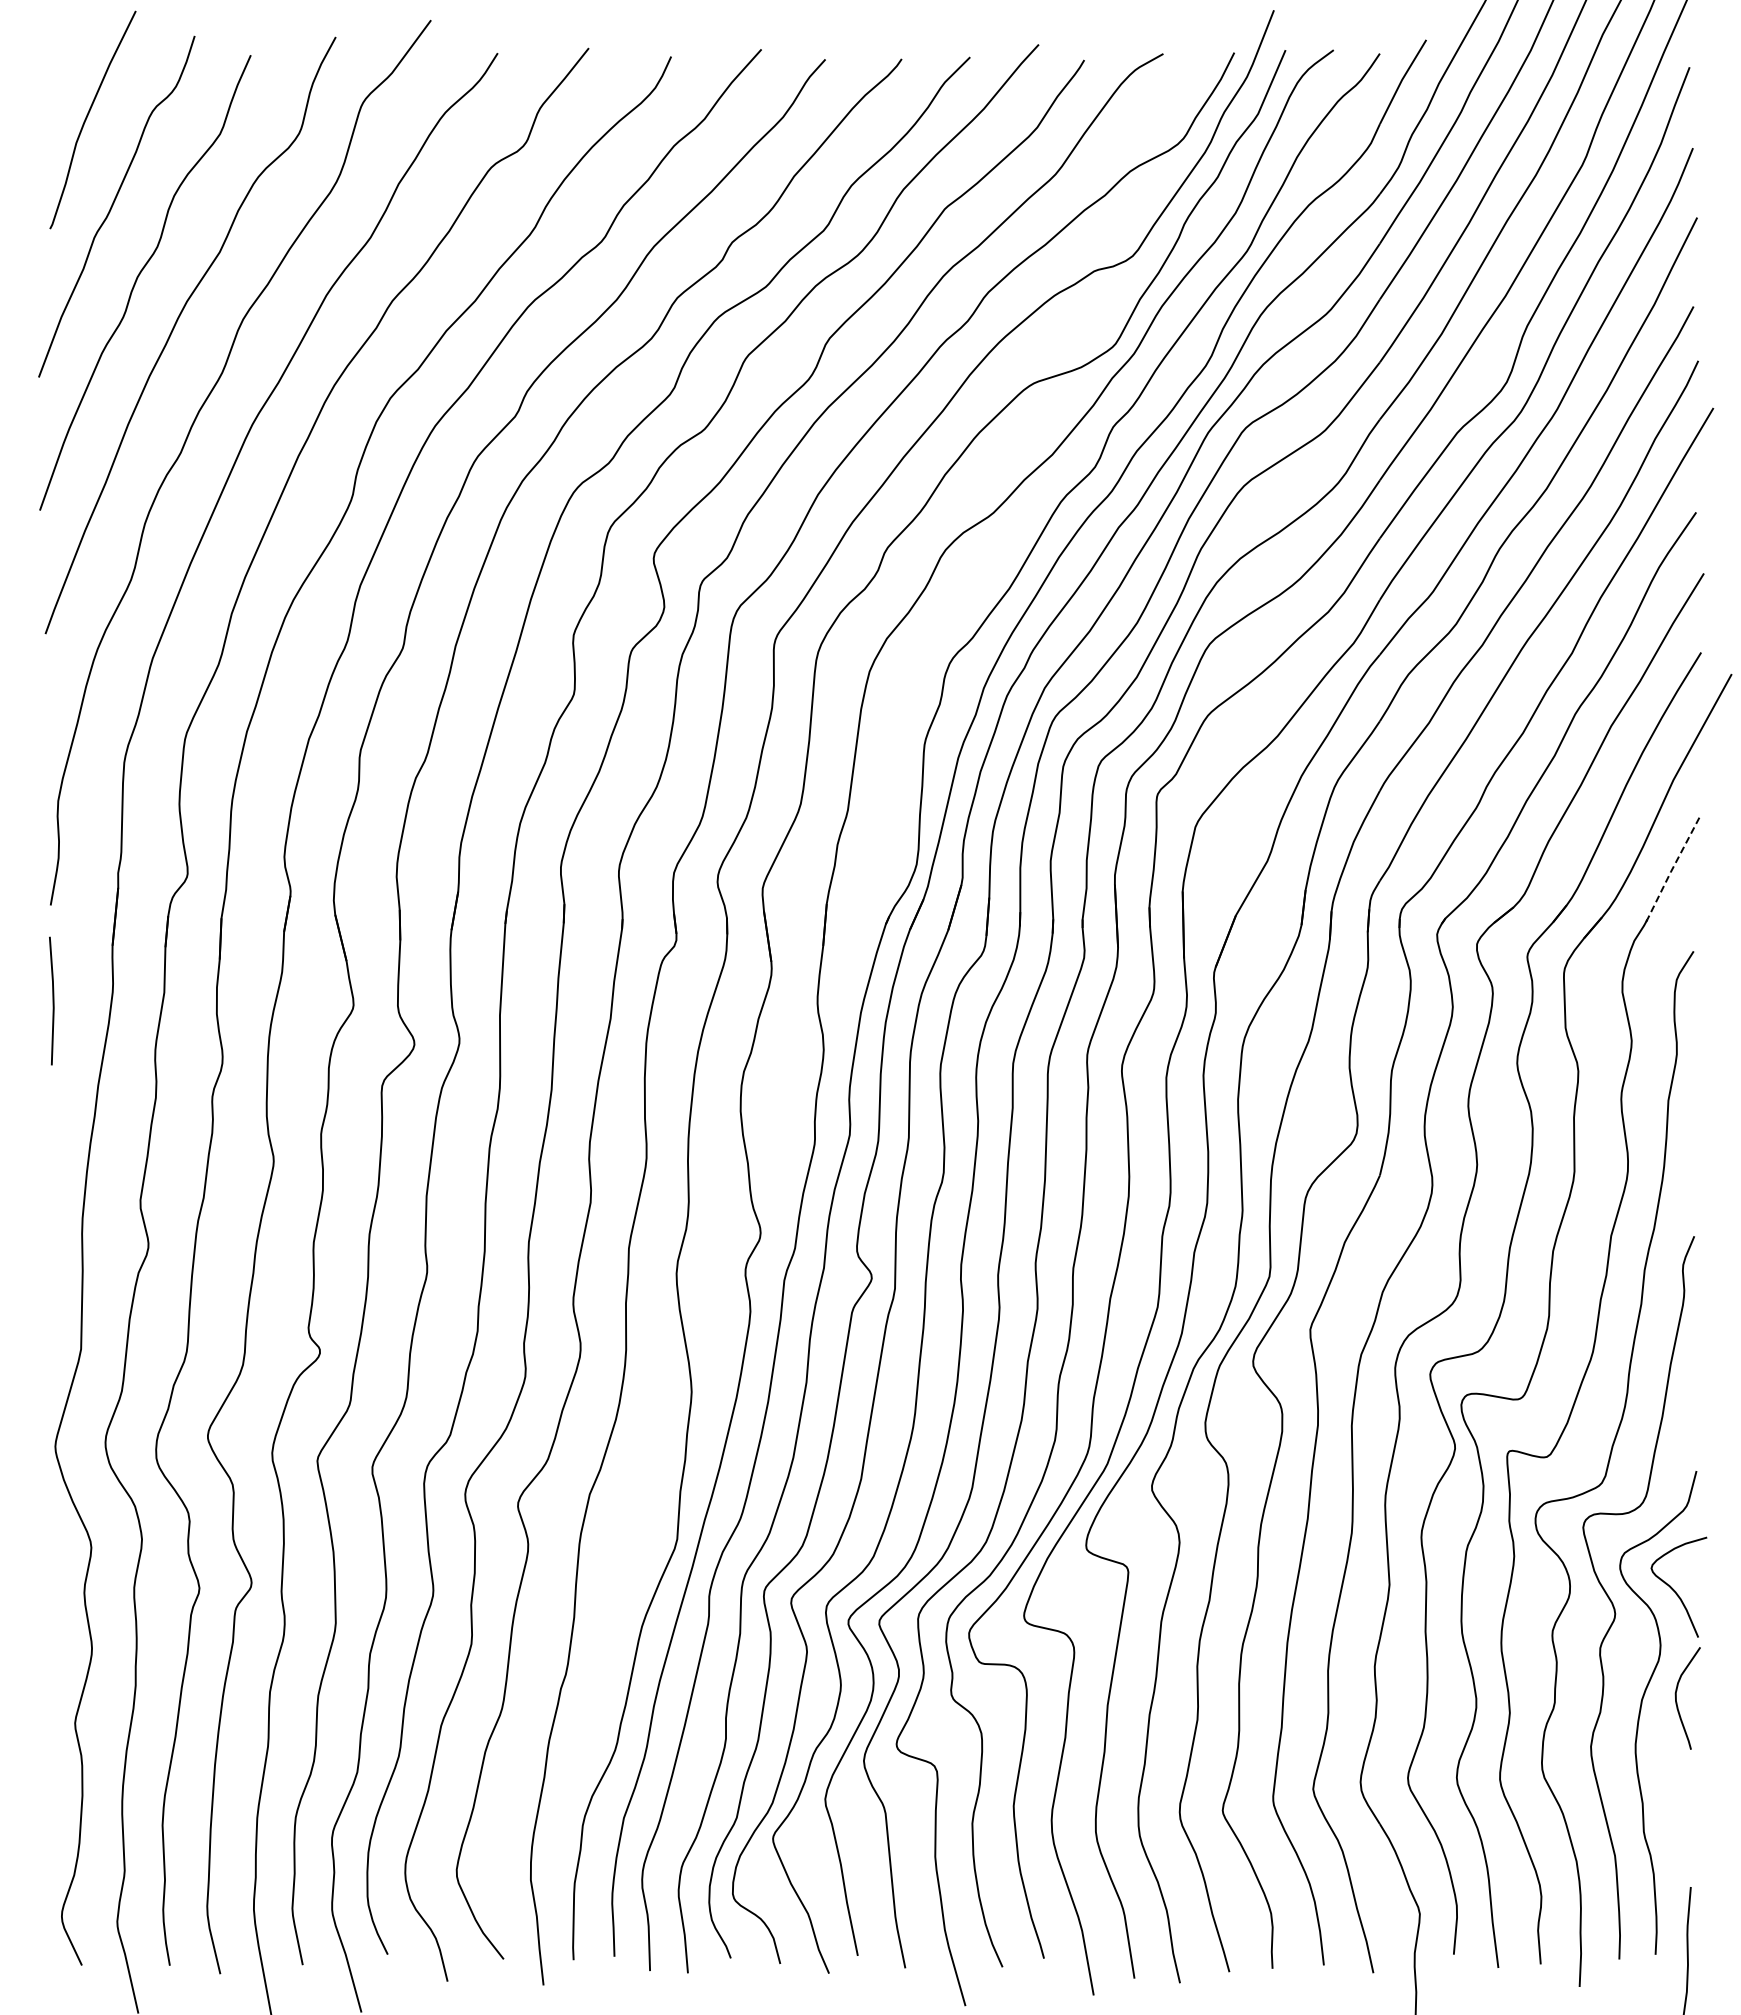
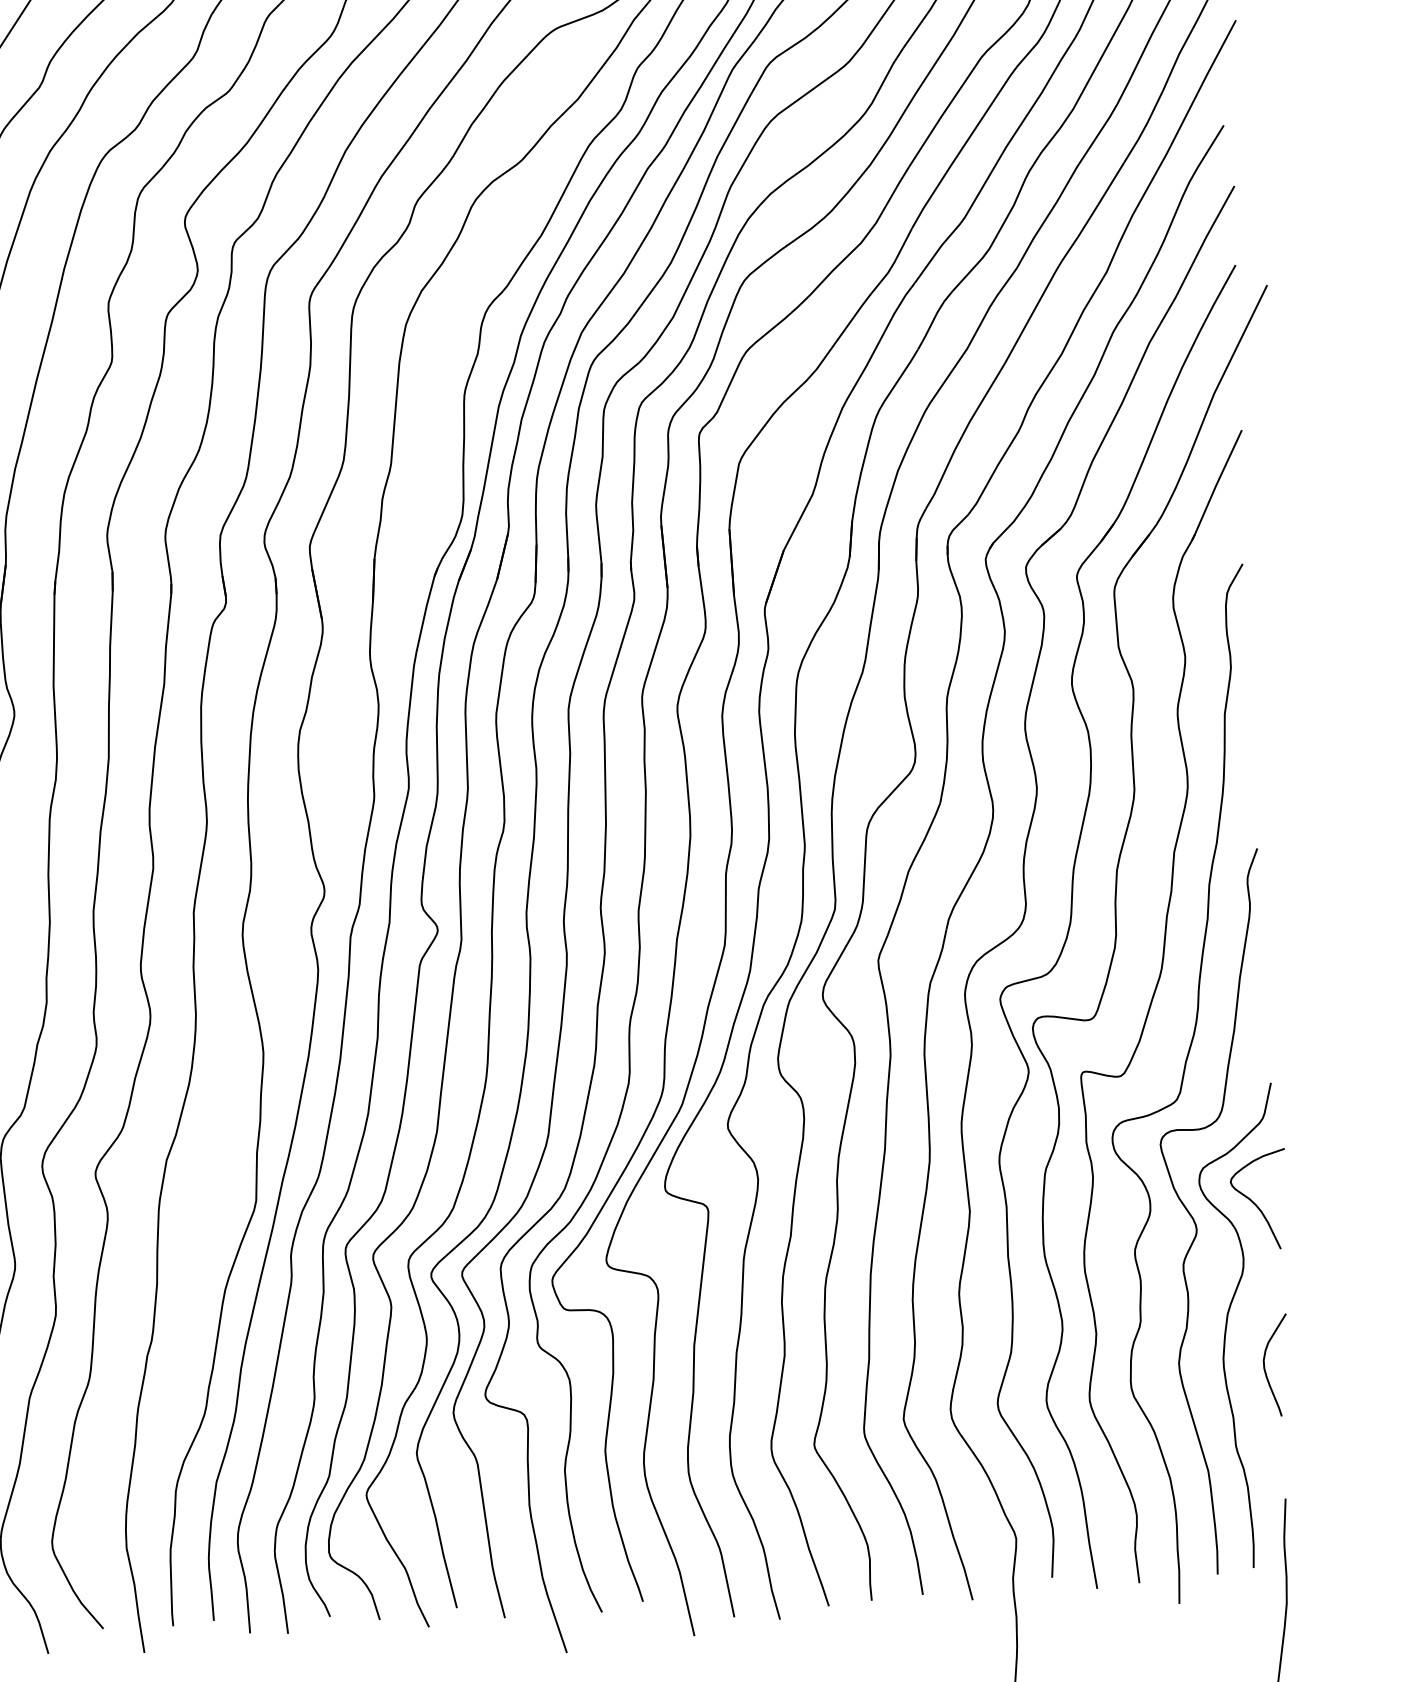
line: (1670, 872) -> (1215, 486), dashed -> solid
curve: (1677, 1702) -> (1265, 1369), moved

